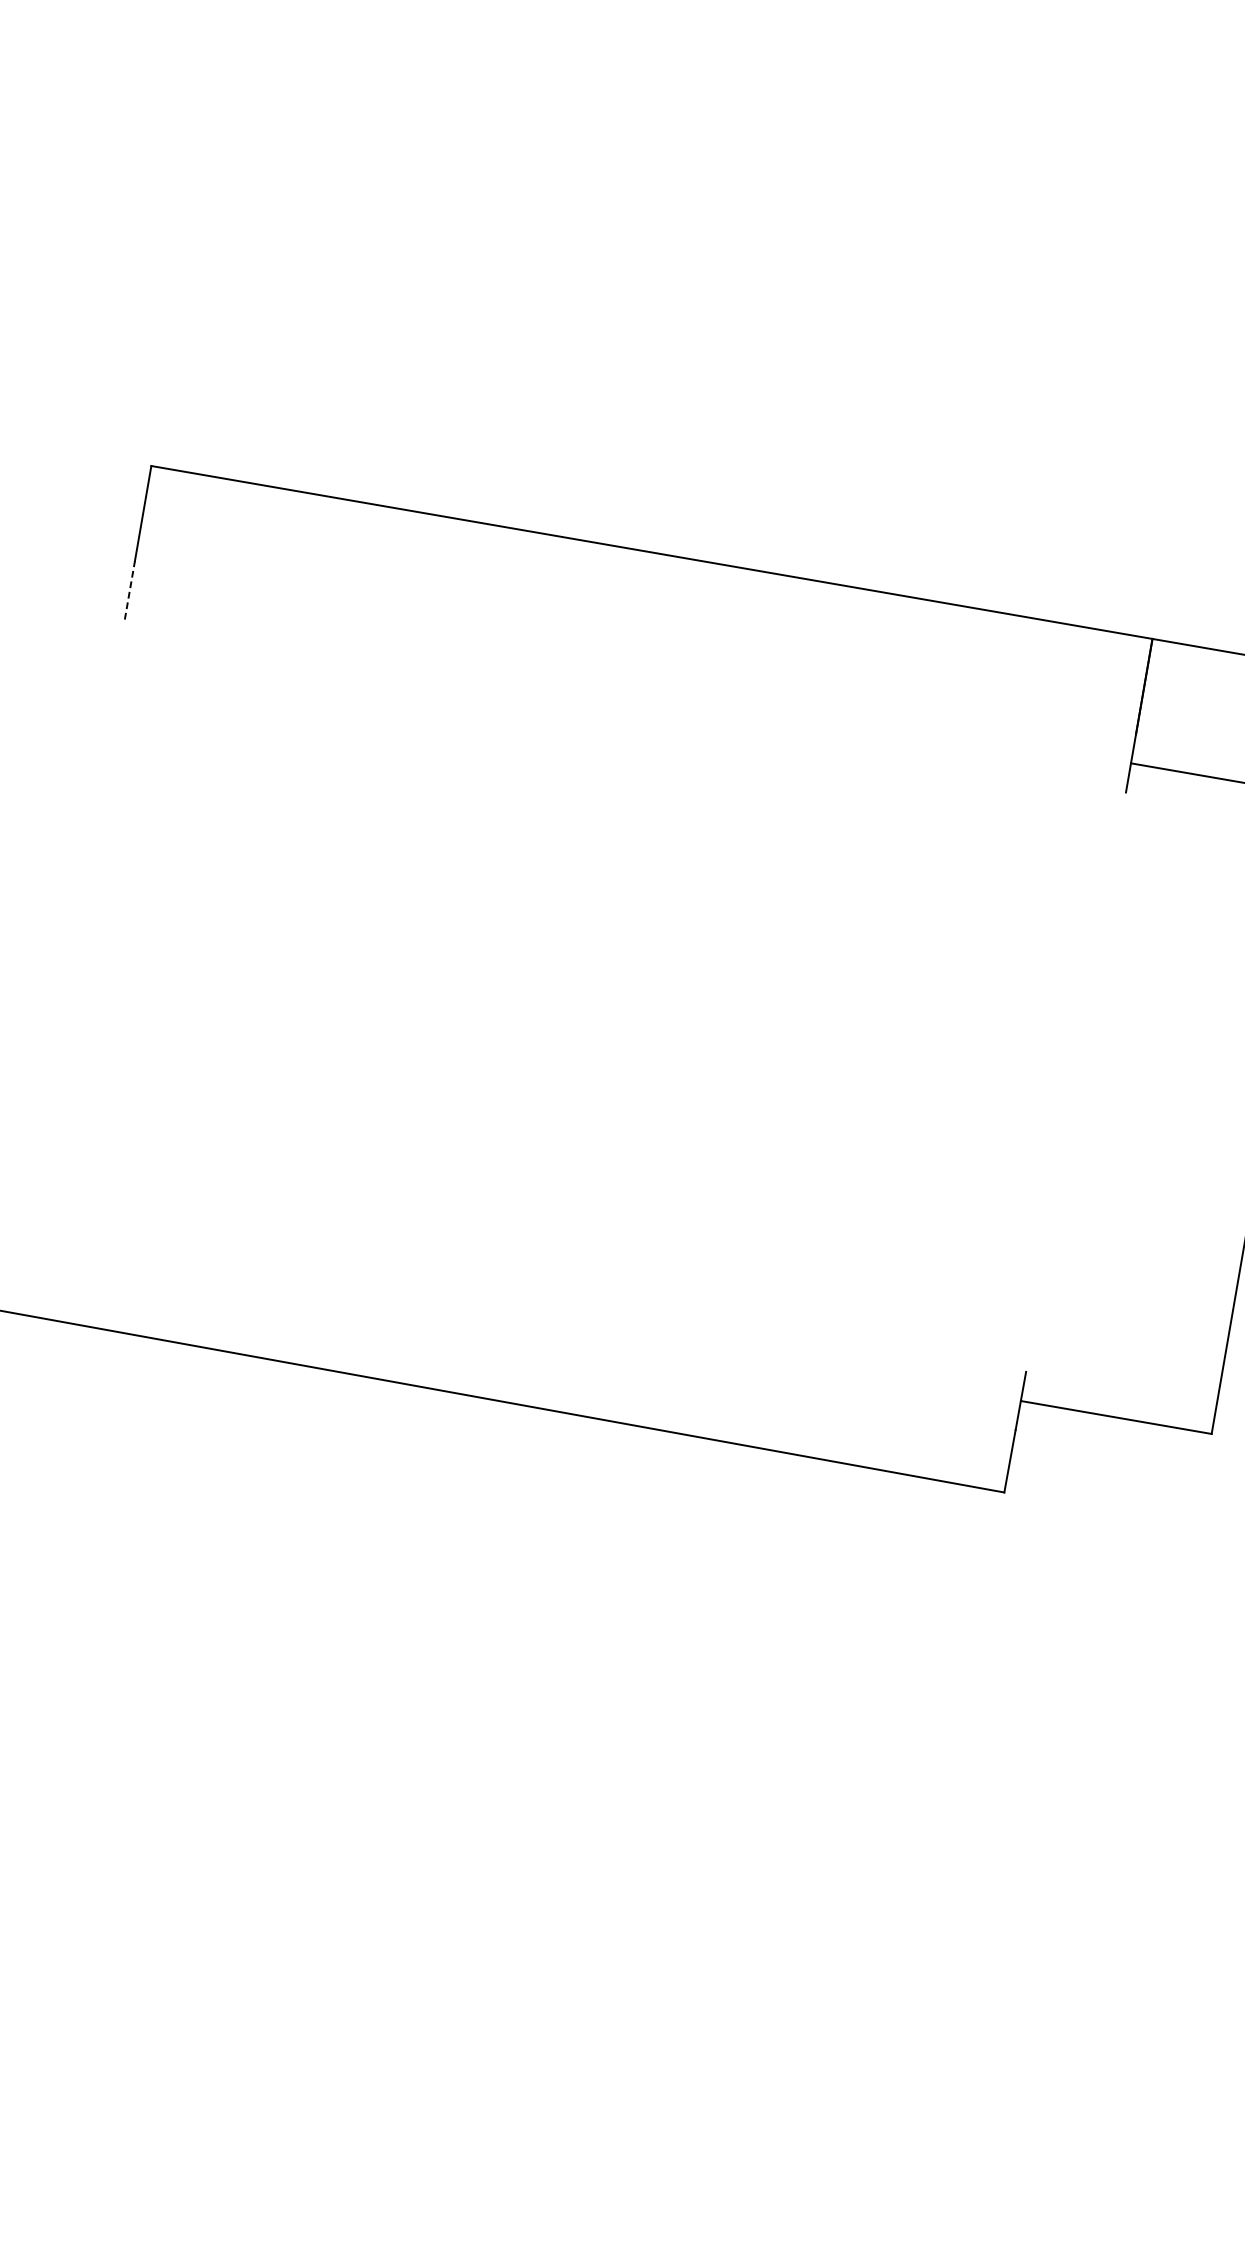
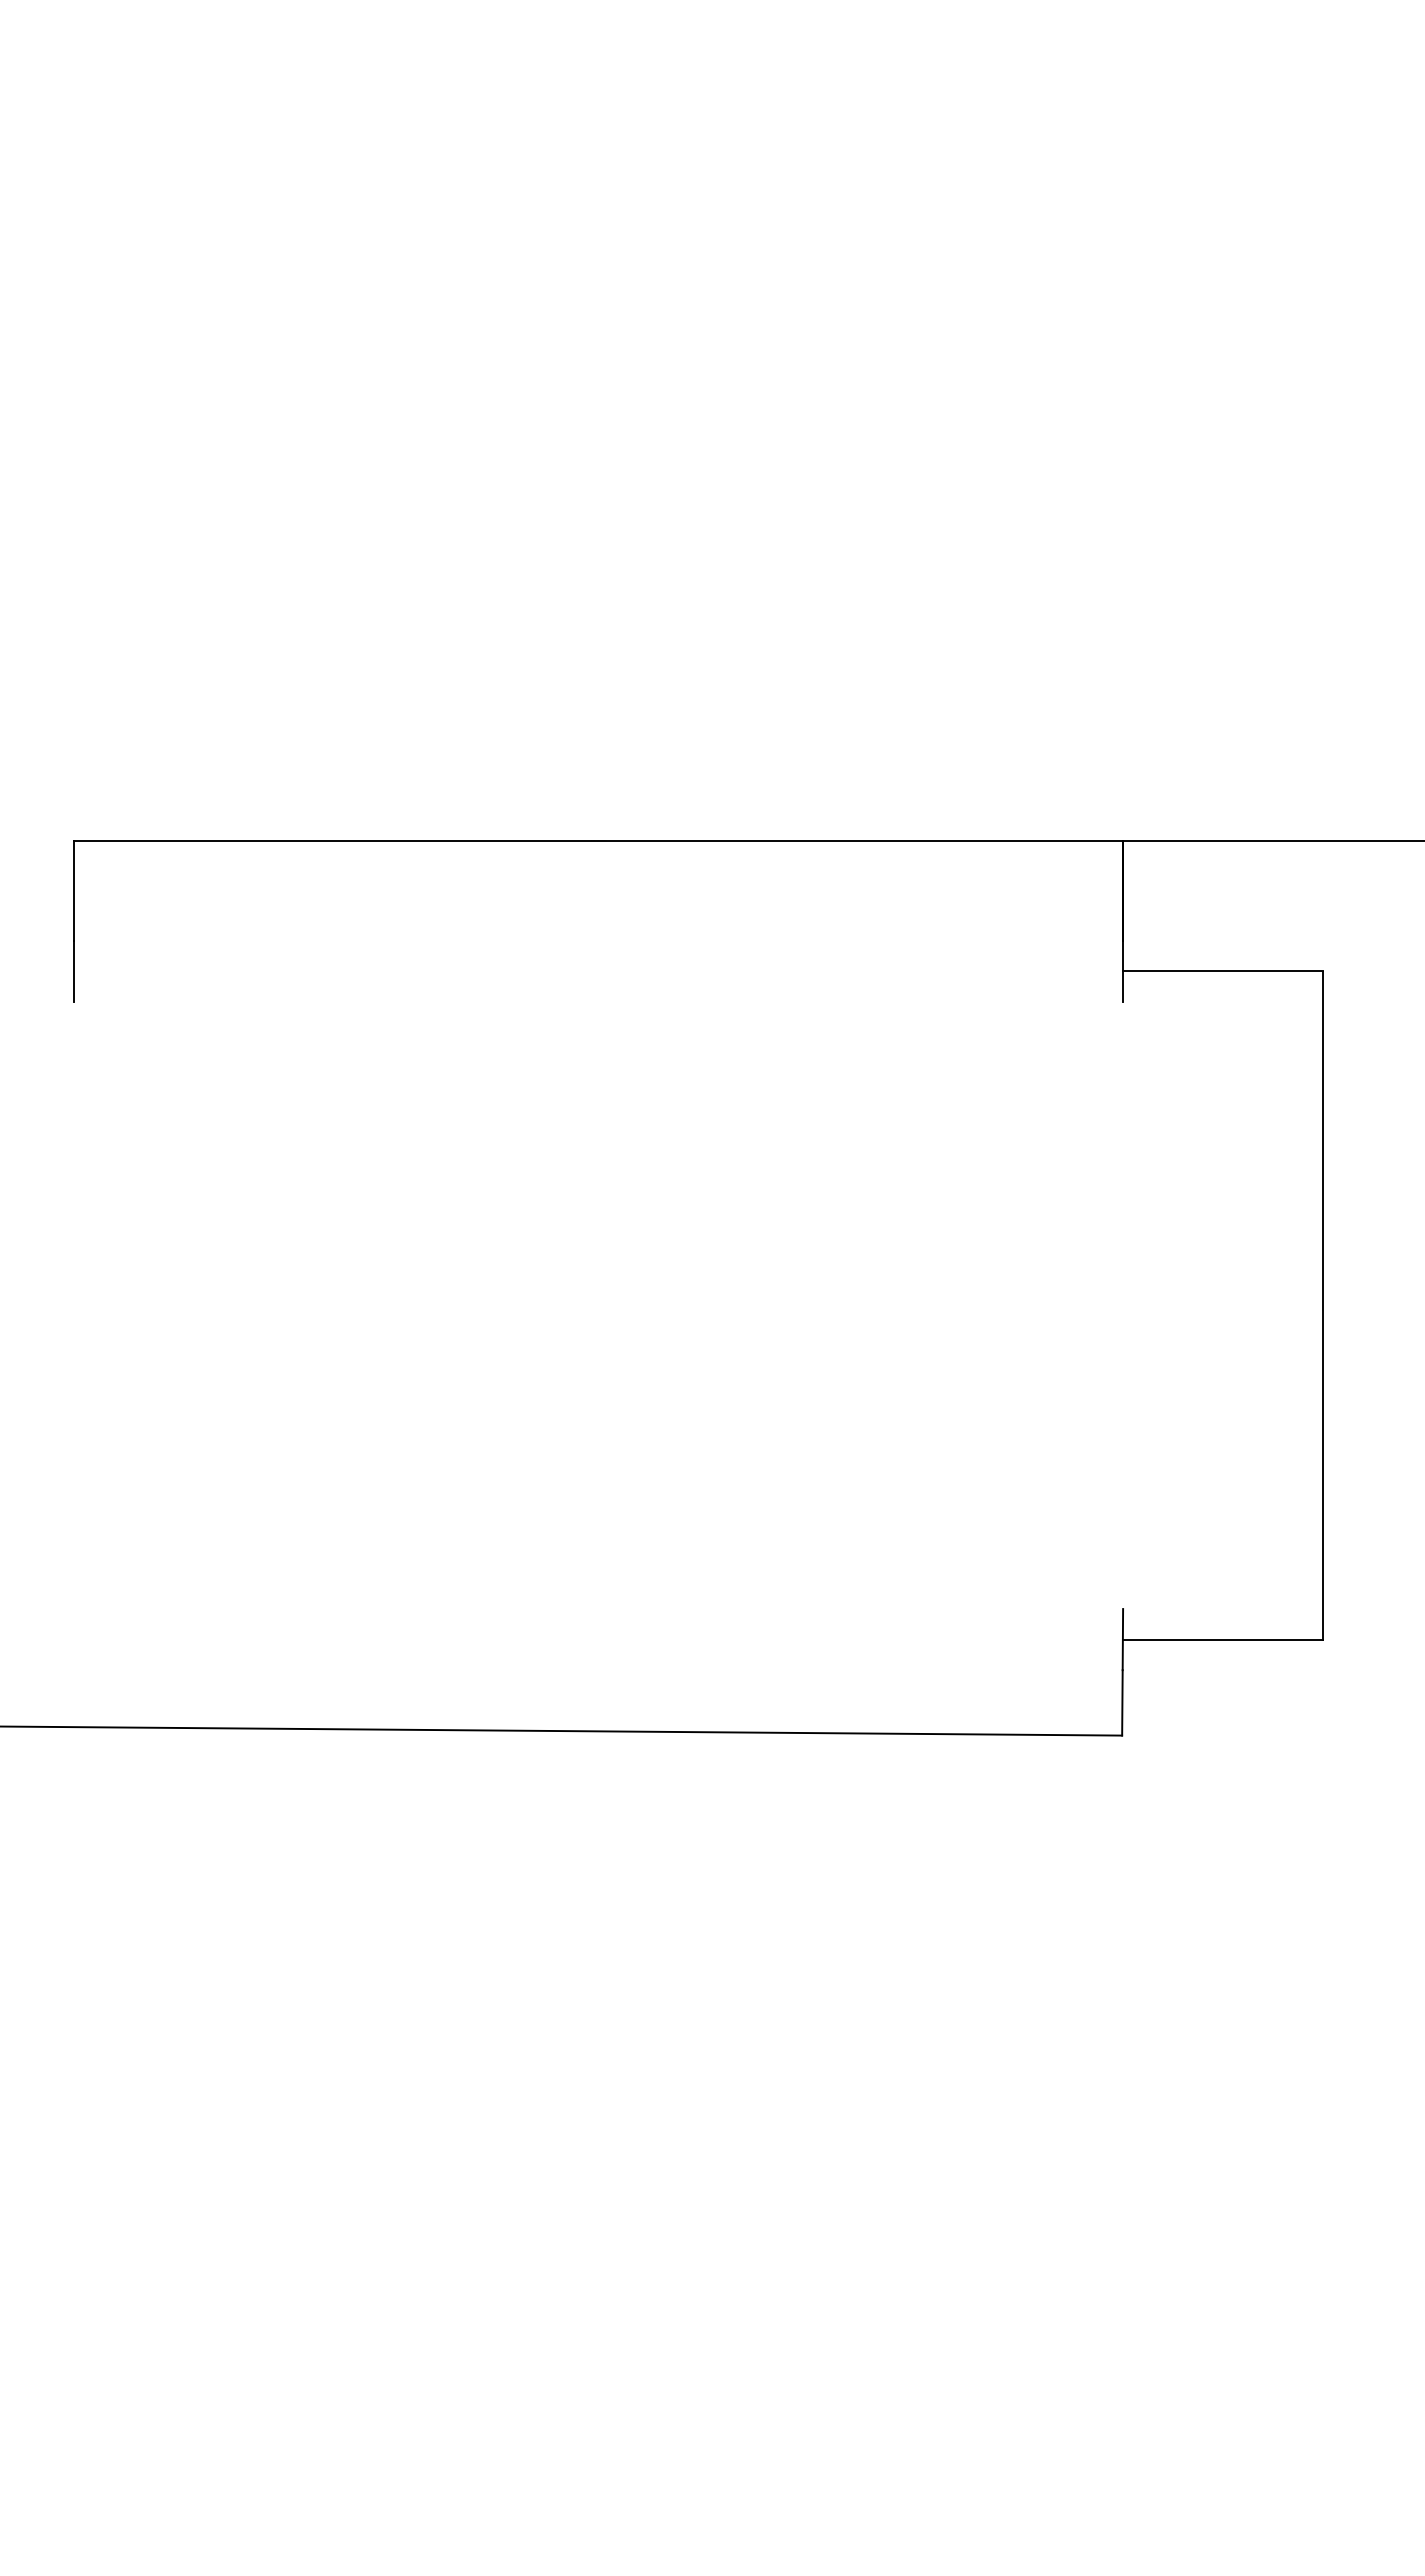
line: (129, 590) -> (73, 971), dashed -> solid

